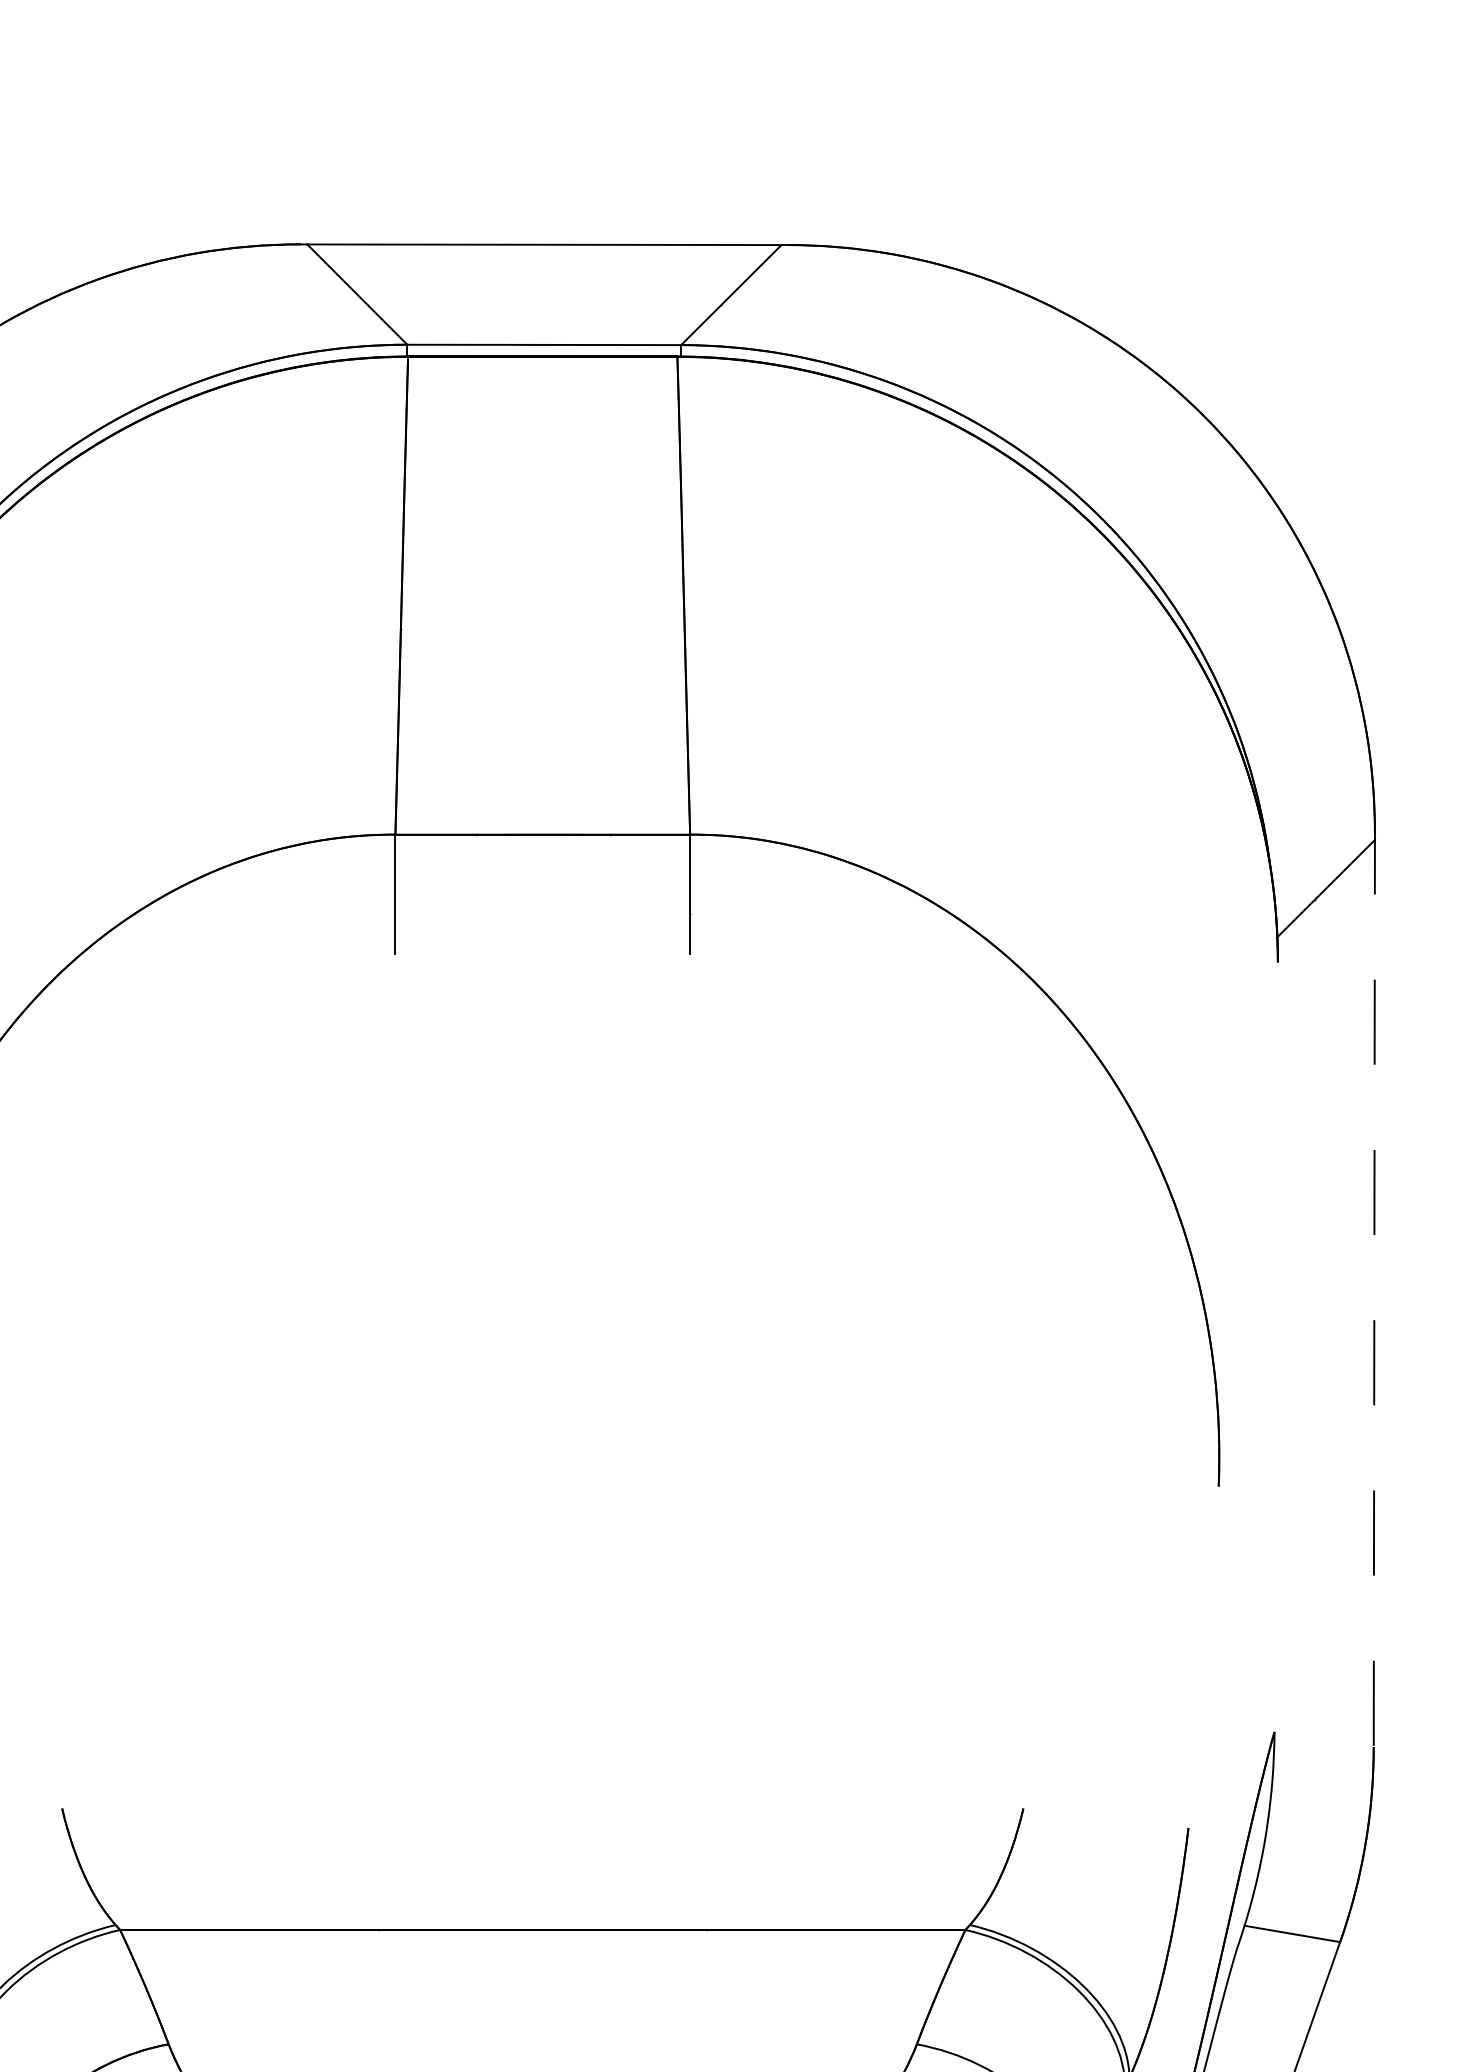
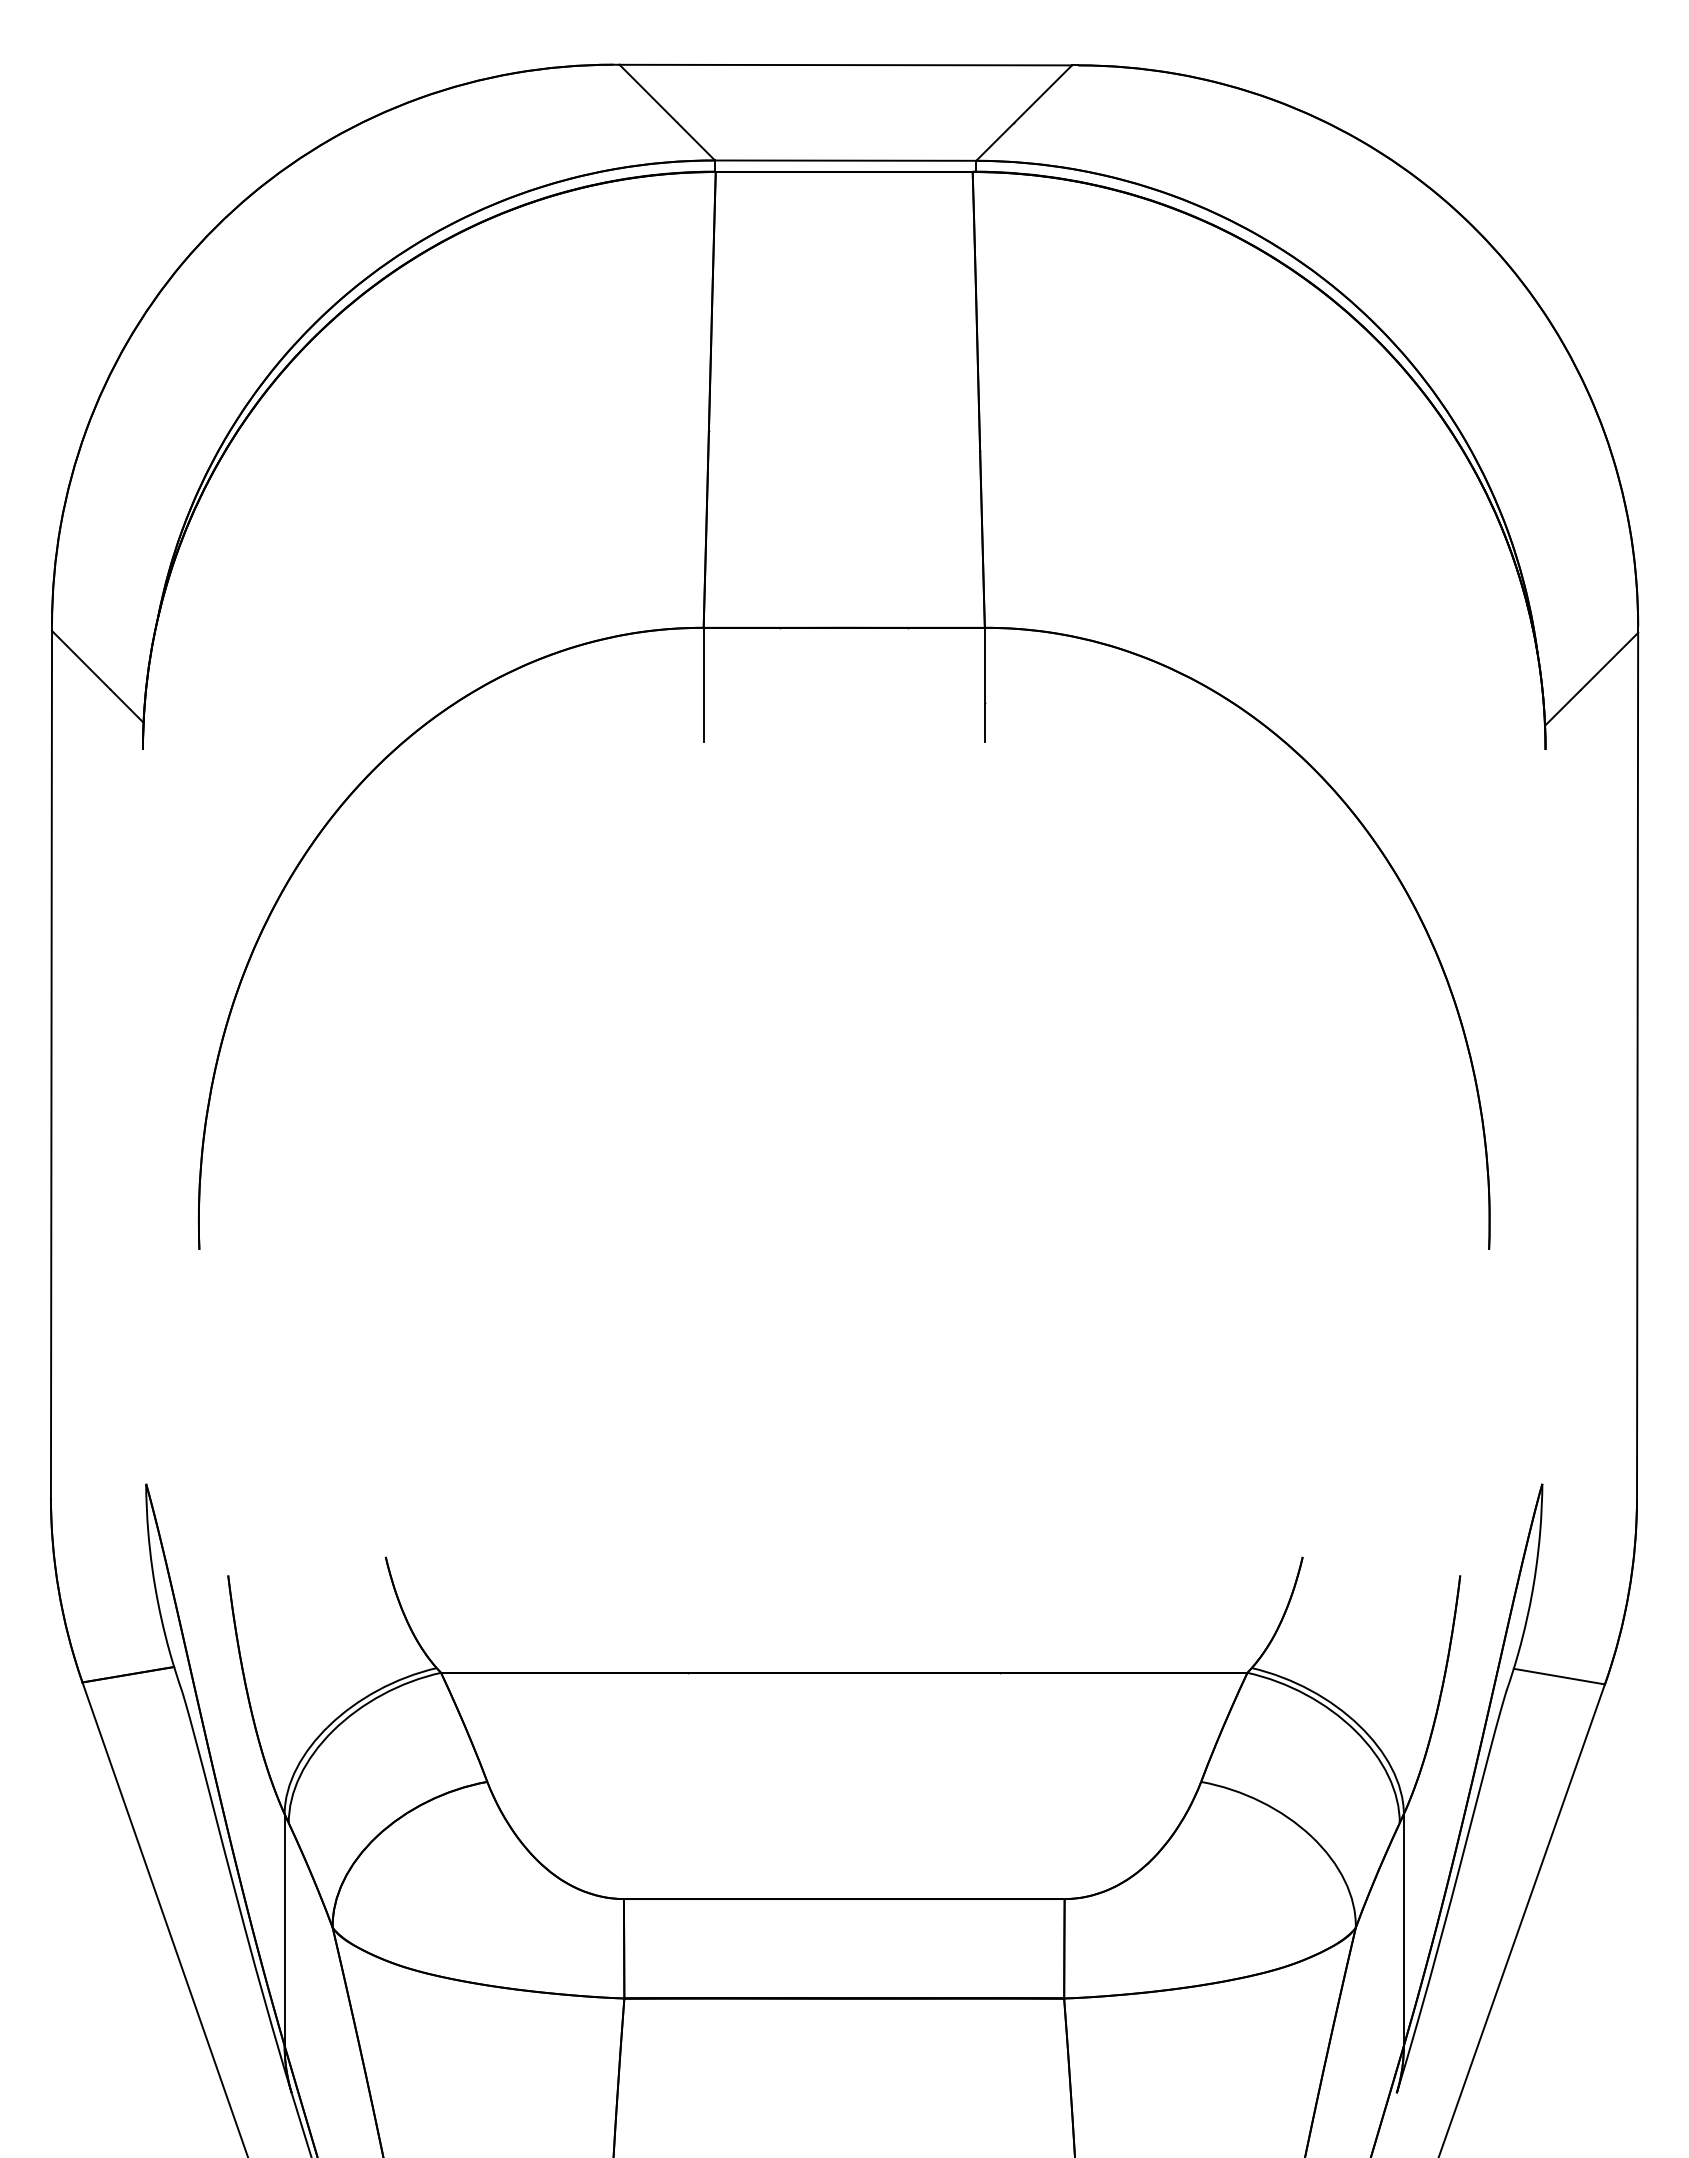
line: (1374, 1292) -> (1637, 1064), dashed -> solid

